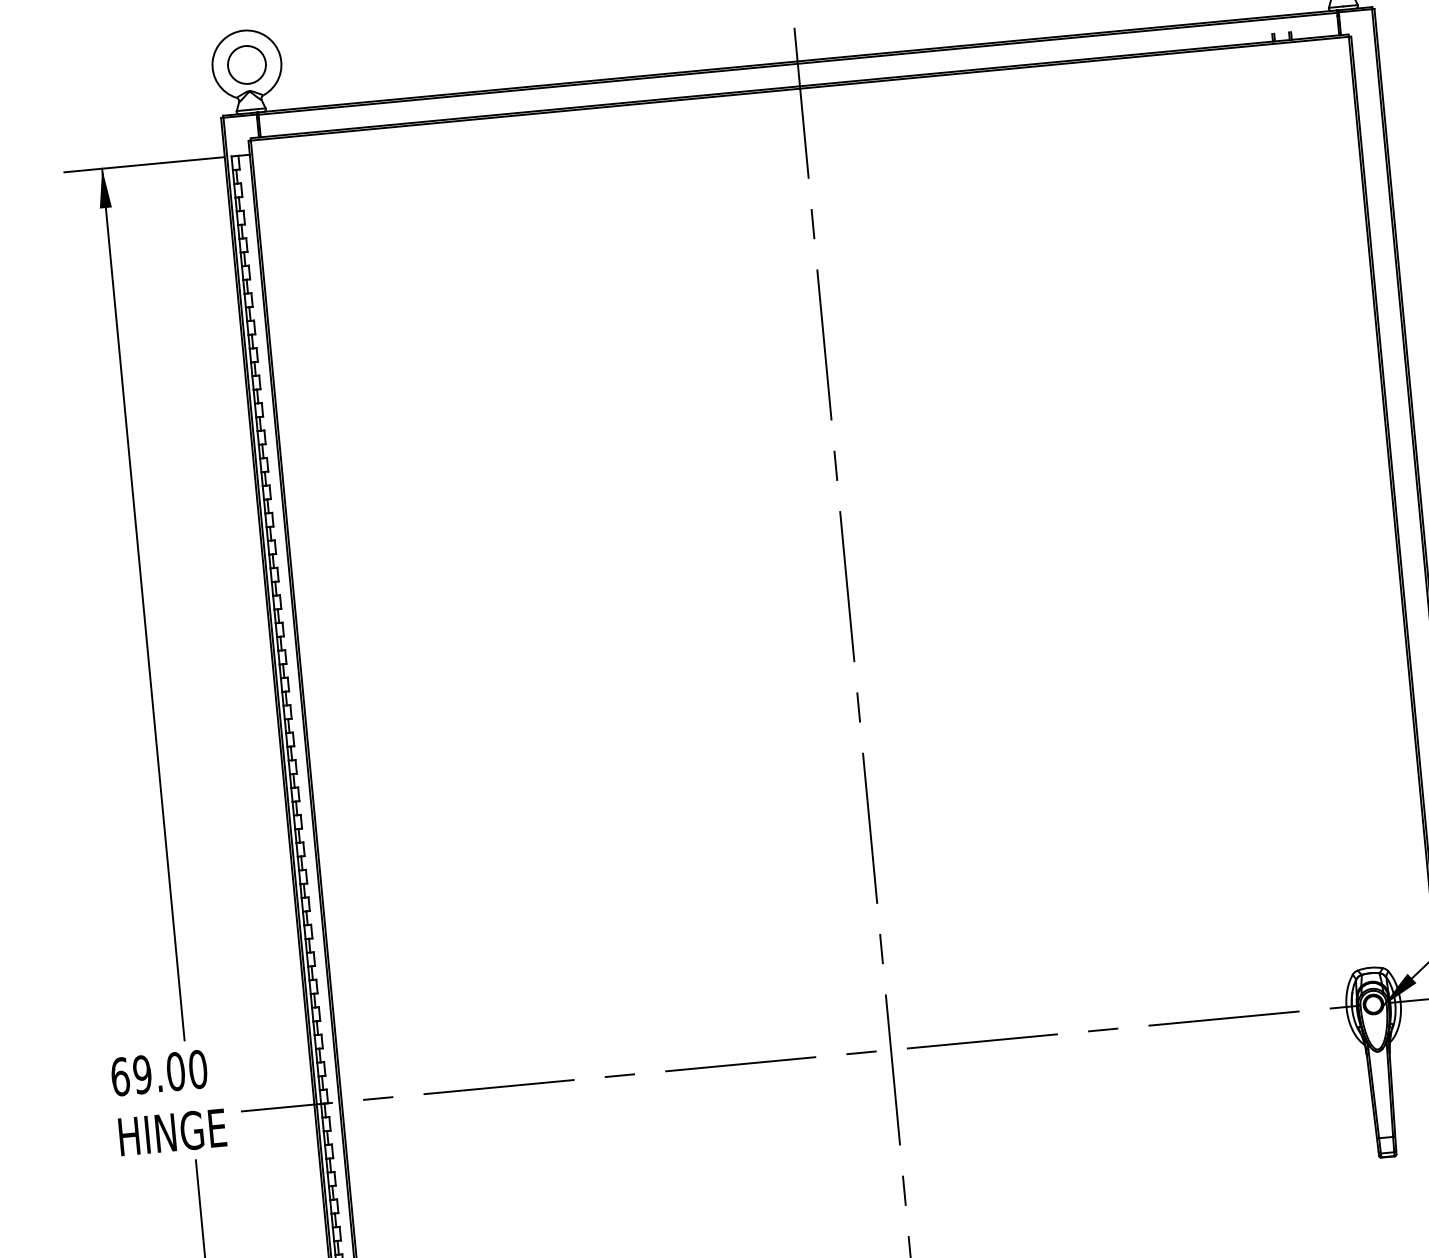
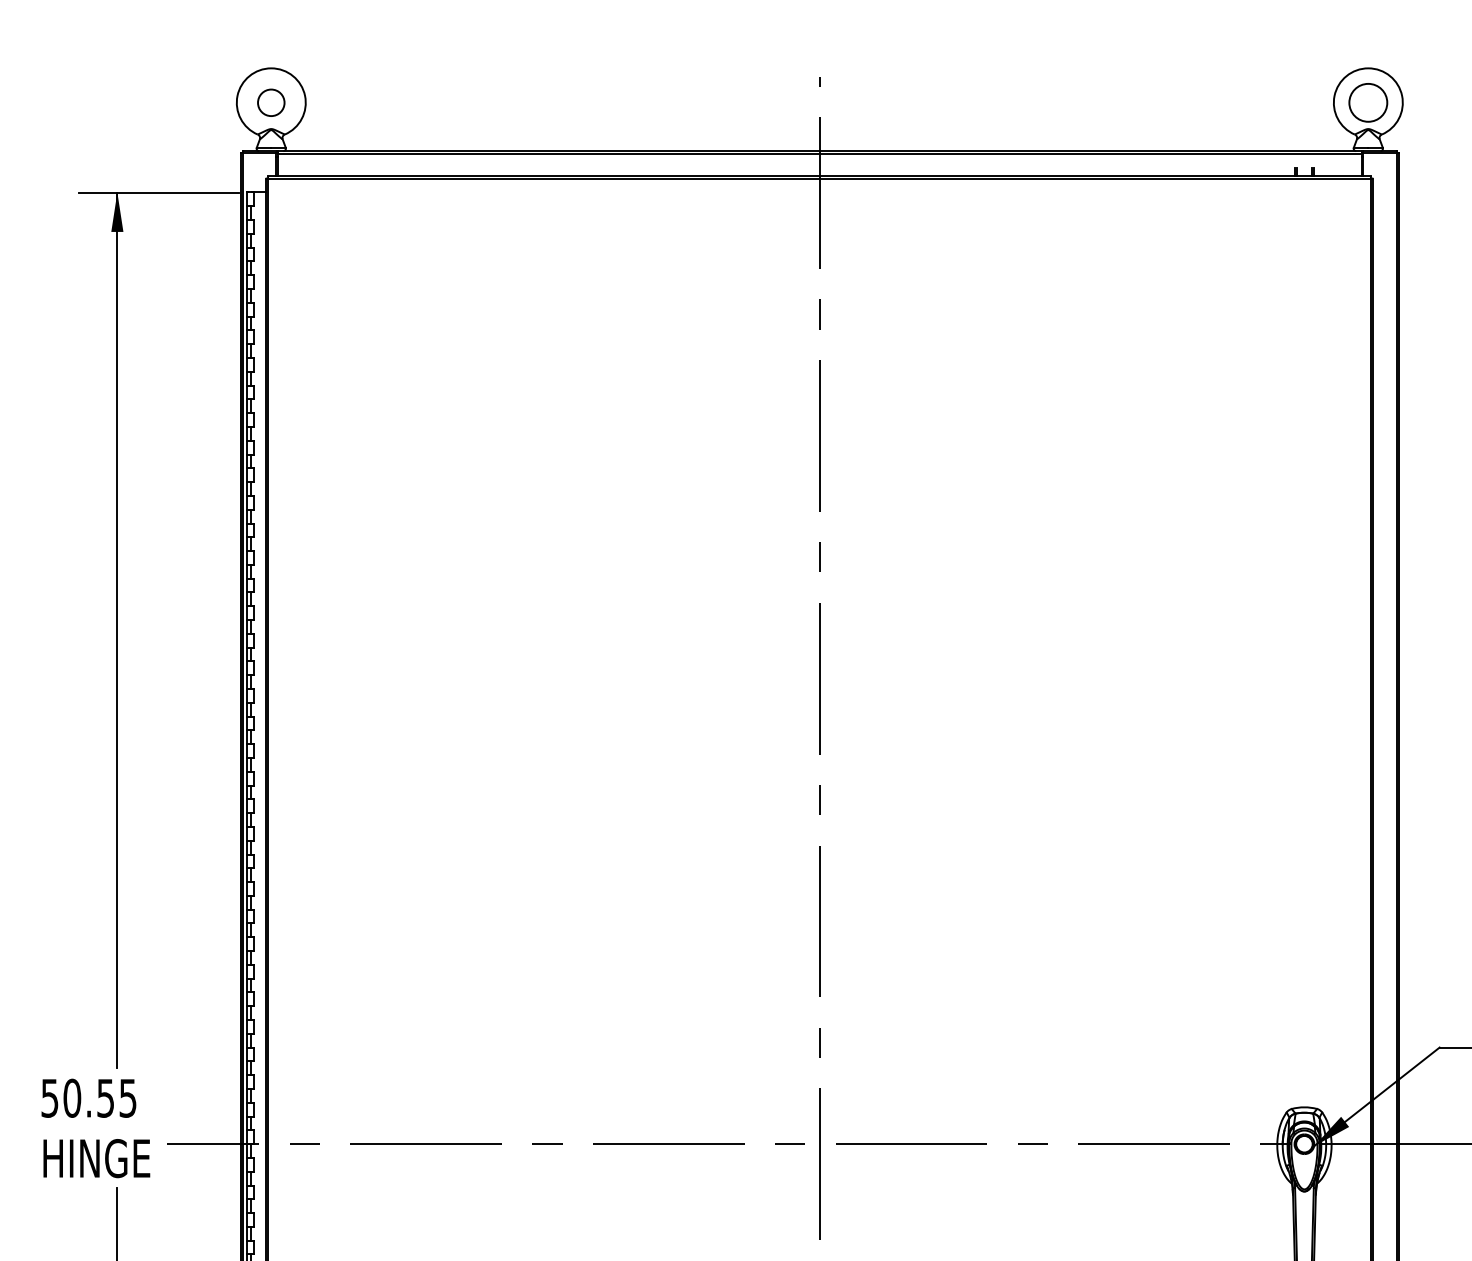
circle: (247, 64) -> (271, 102), size x0.7
text: (158, 1072) -> (88, 1097), 69.00 -> 50.55

